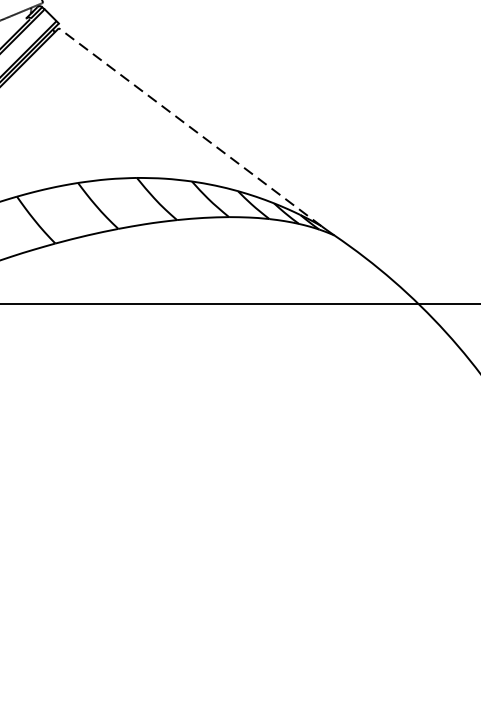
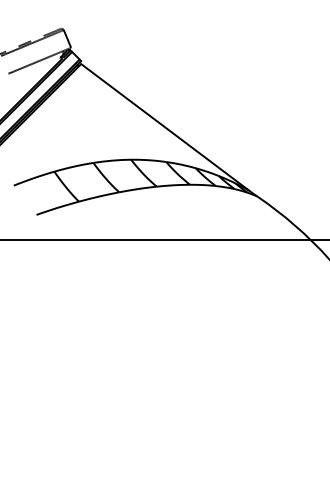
line: (189, 127) -> (164, 127), dashed -> solid

